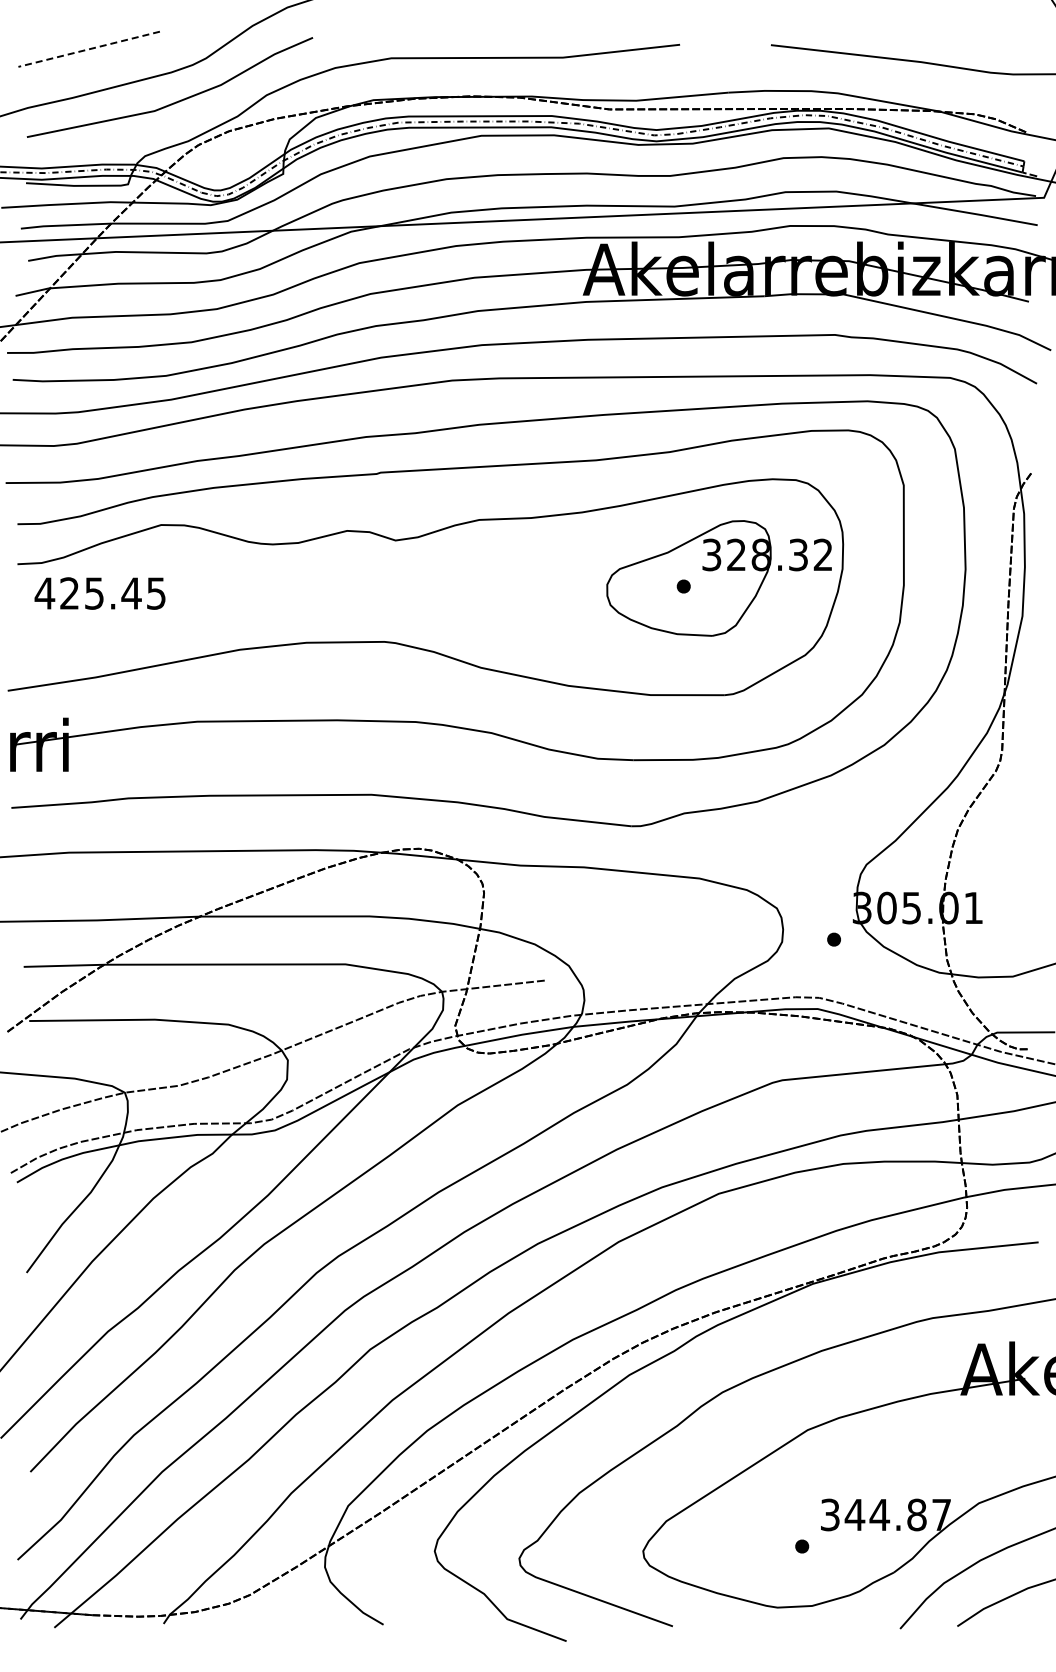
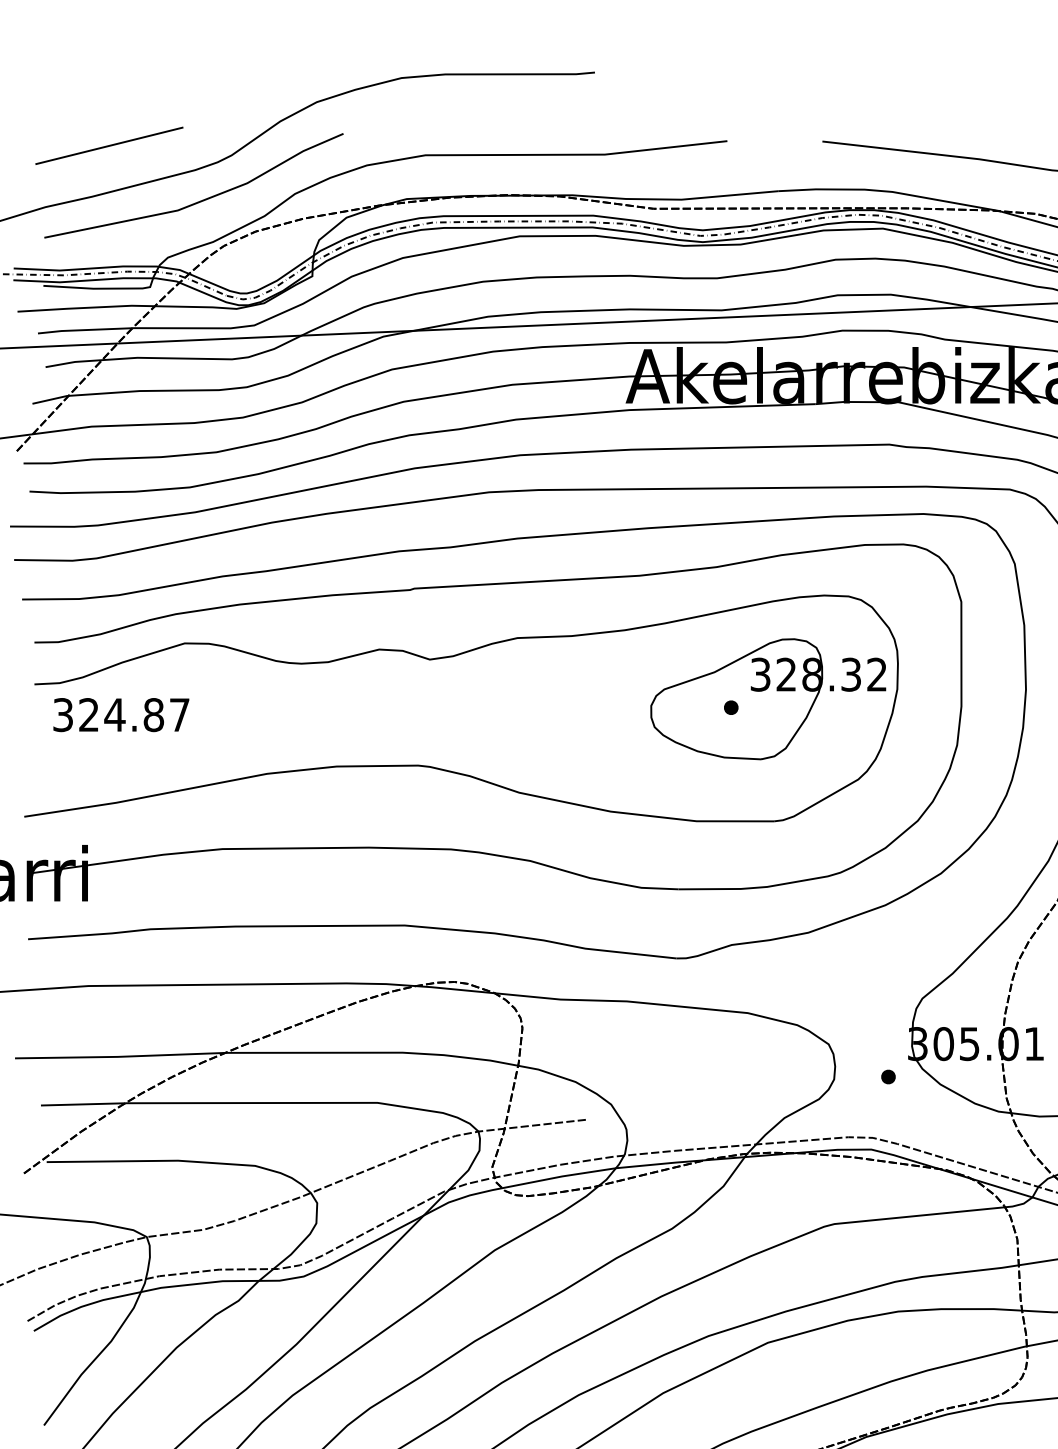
line: (89, 49) -> (109, 146), dashed -> solid
text: (99, 593) -> (120, 715), 425.45 -> 324.87

